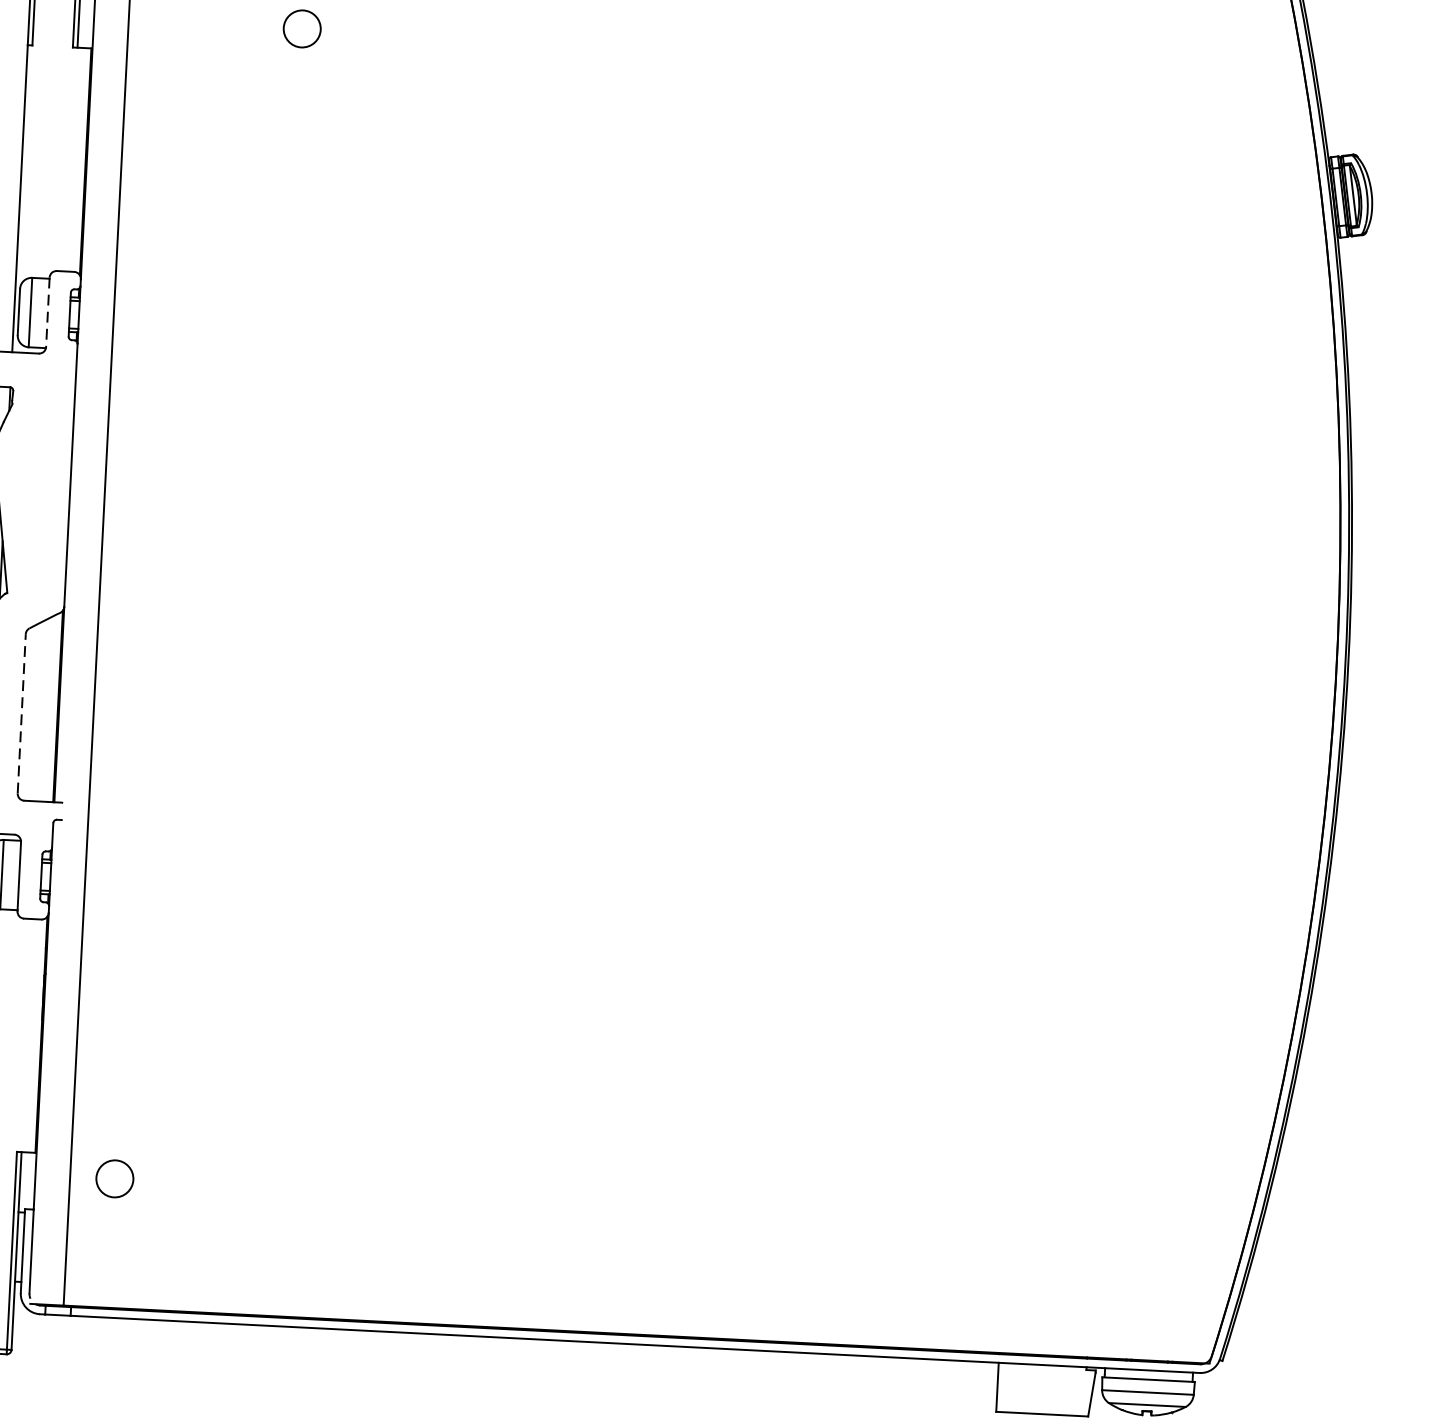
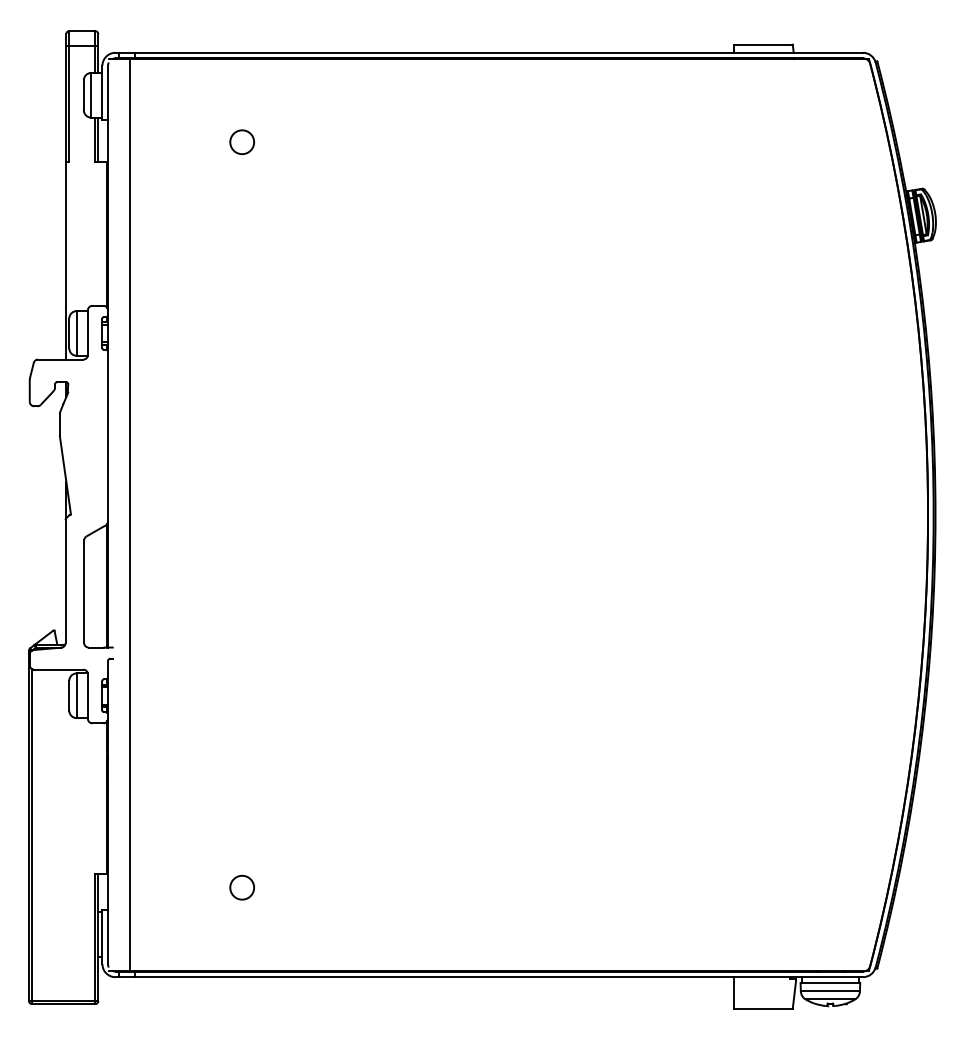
line: (47, 313) -> (87, 333), dashed -> solid
line: (22, 713) -> (84, 591), dashed -> solid
circle: (113, 1178) -> (241, 887), moved

